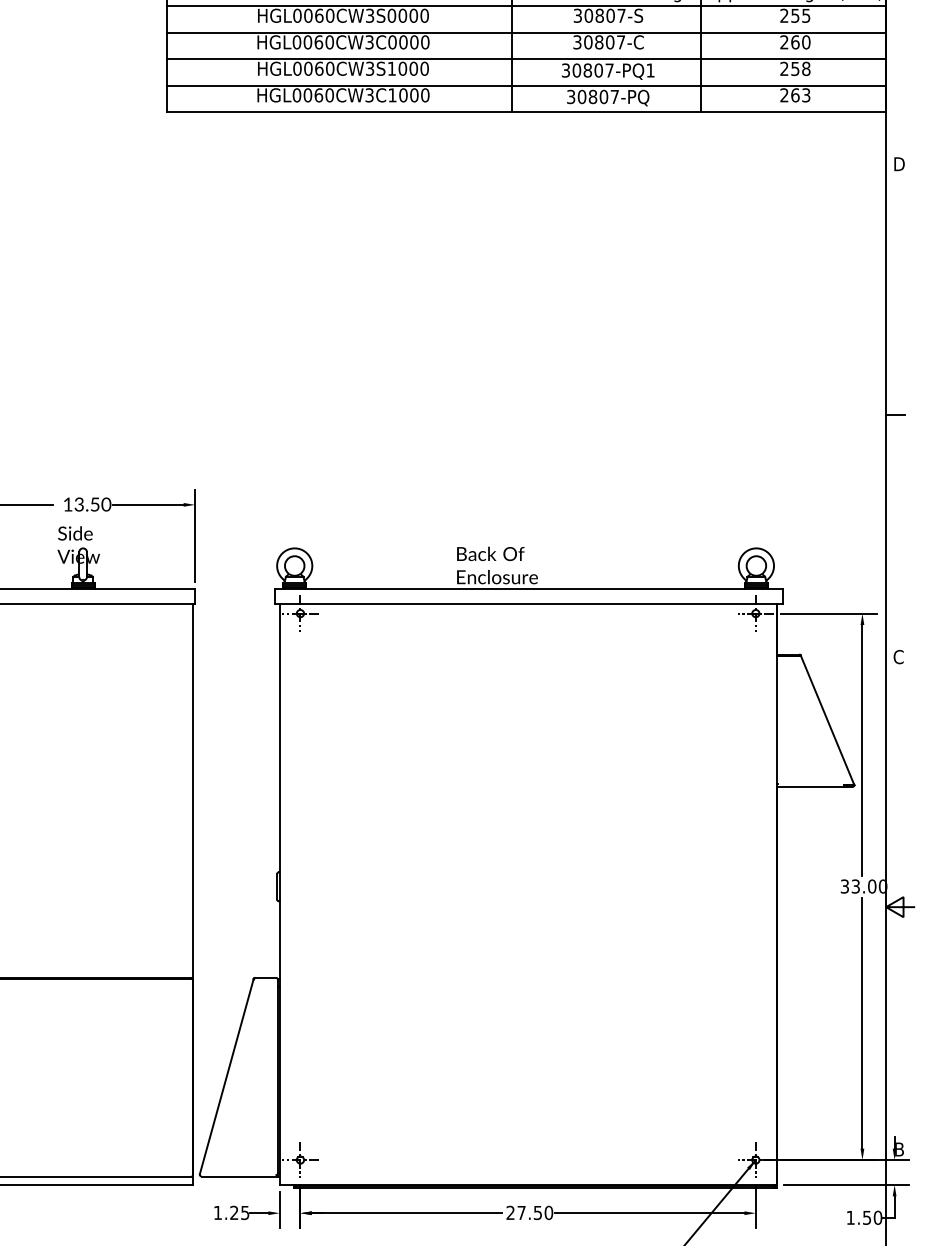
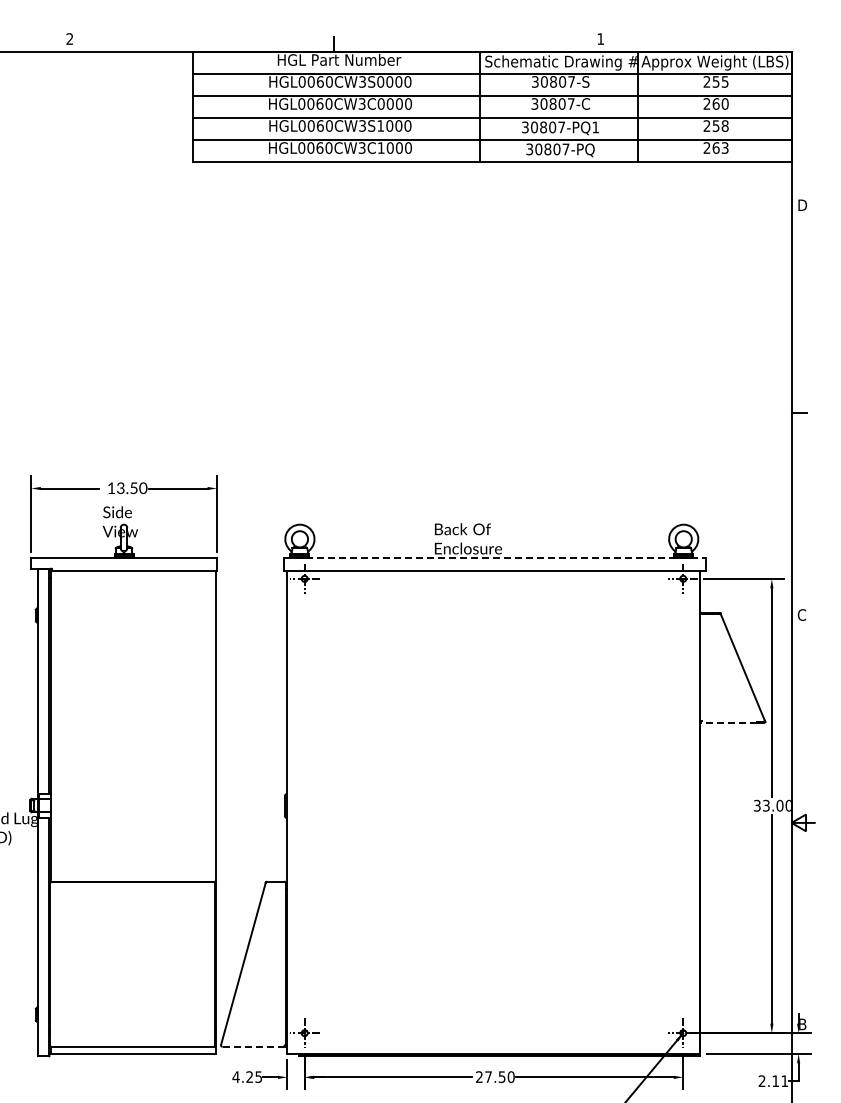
line: (529, 589) -> (495, 558), solid -> dashed
line: (810, 787) -> (728, 723), solid -> dashed
line: (240, 1176) -> (254, 1046), solid -> dashed
text: (217, 1212) -> (235, 1076), 1.25 -> 4.25
text: (864, 1218) -> (773, 1081), 1.50 -> 2.11

